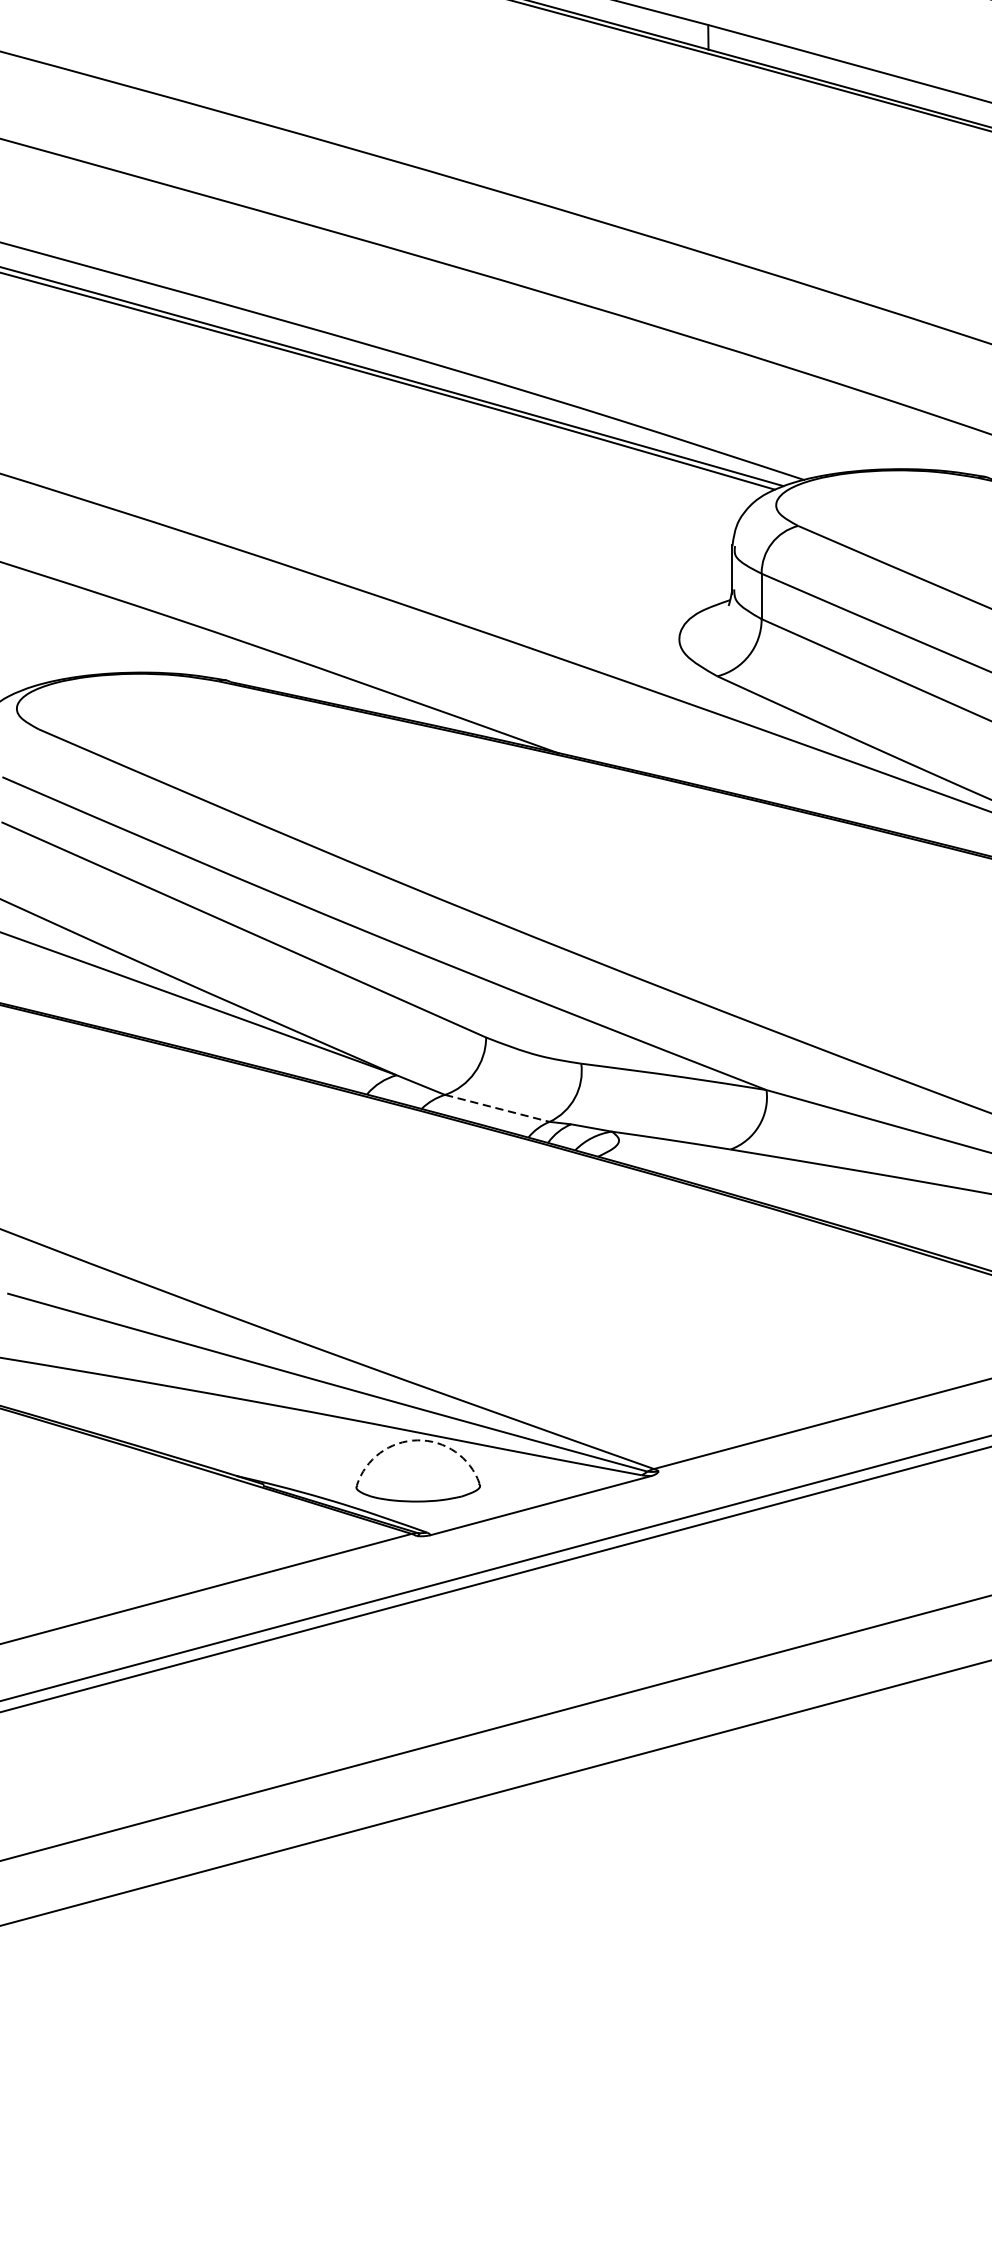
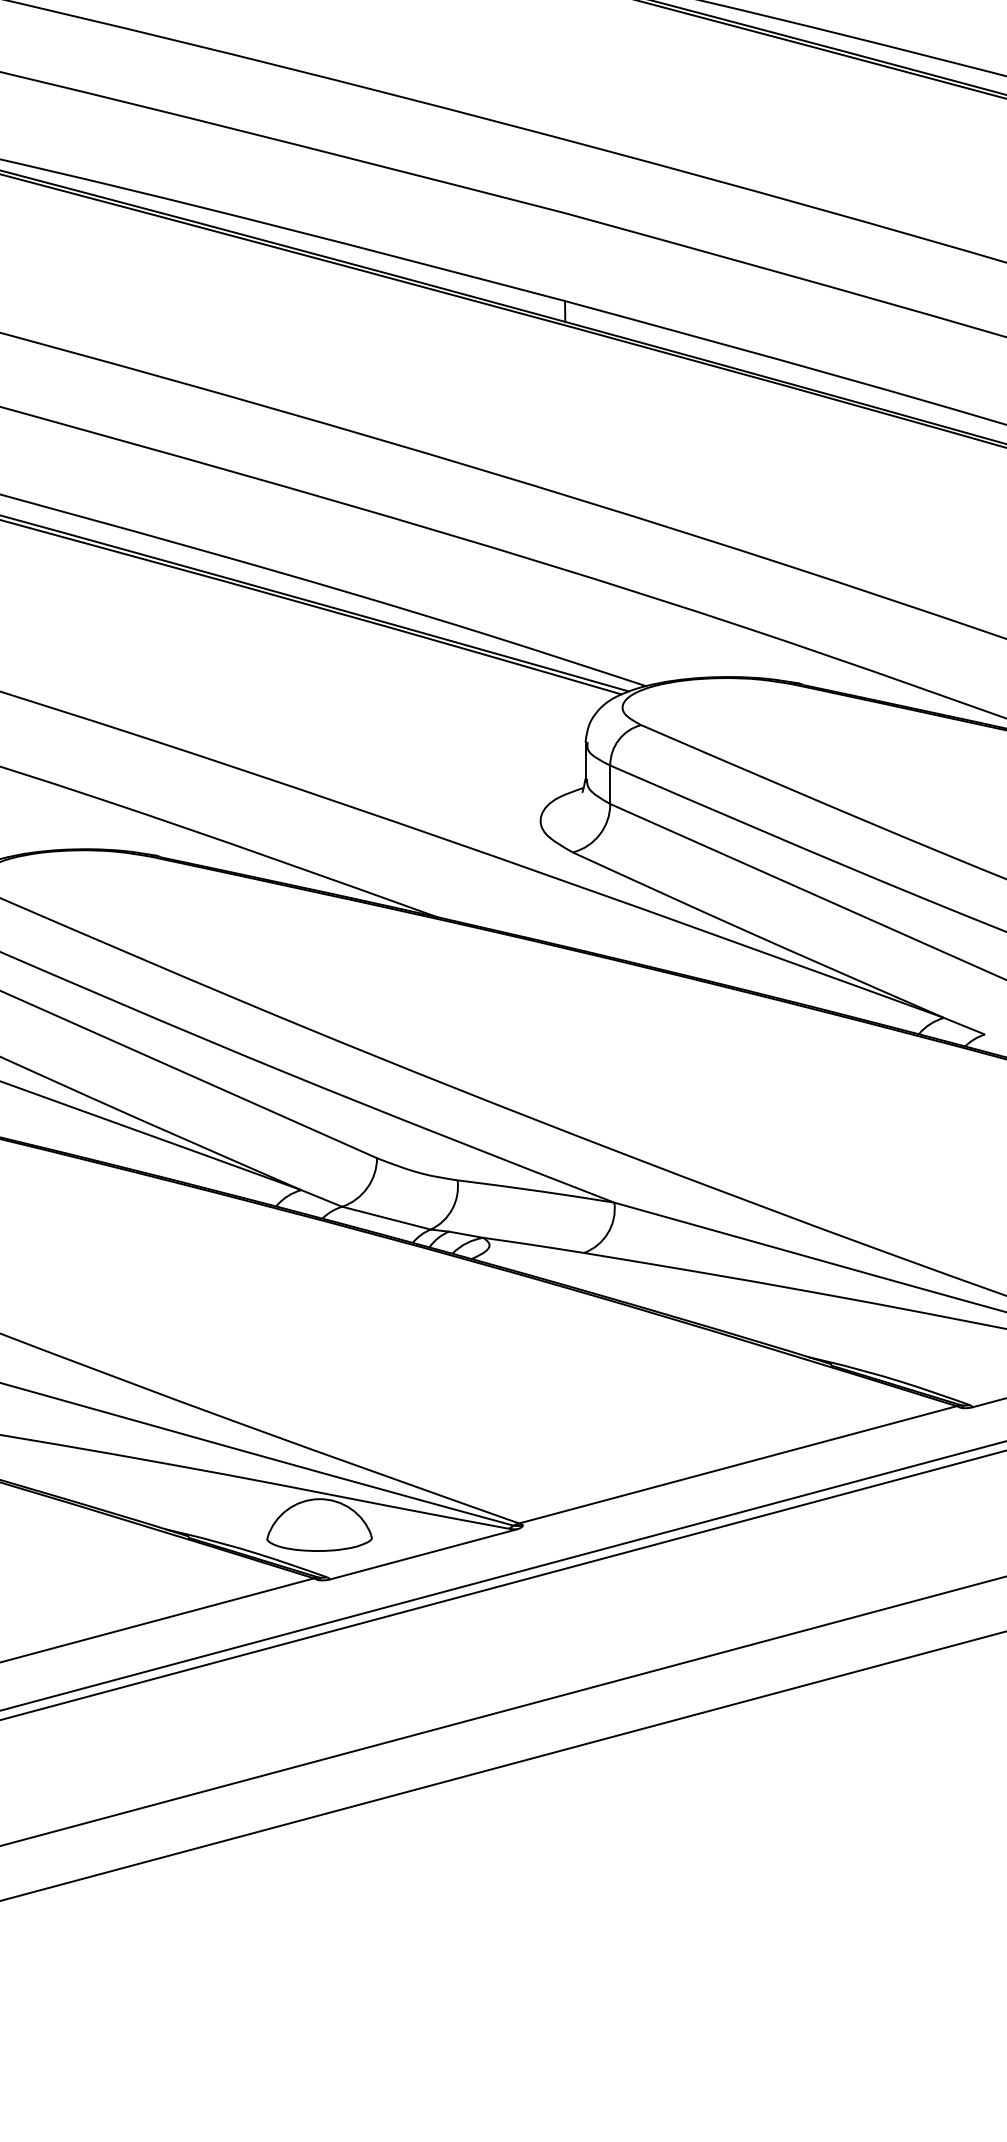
line: (497, 1108) -> (386, 1218), dashed -> solid
arc: (418, 1440) -> (319, 1499), dashed -> solid

